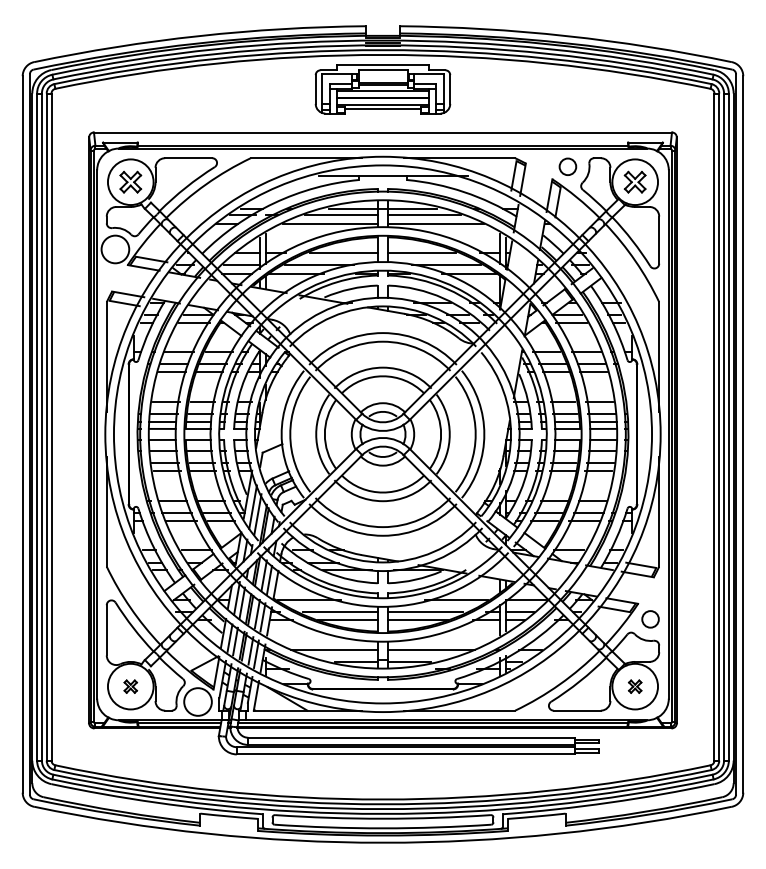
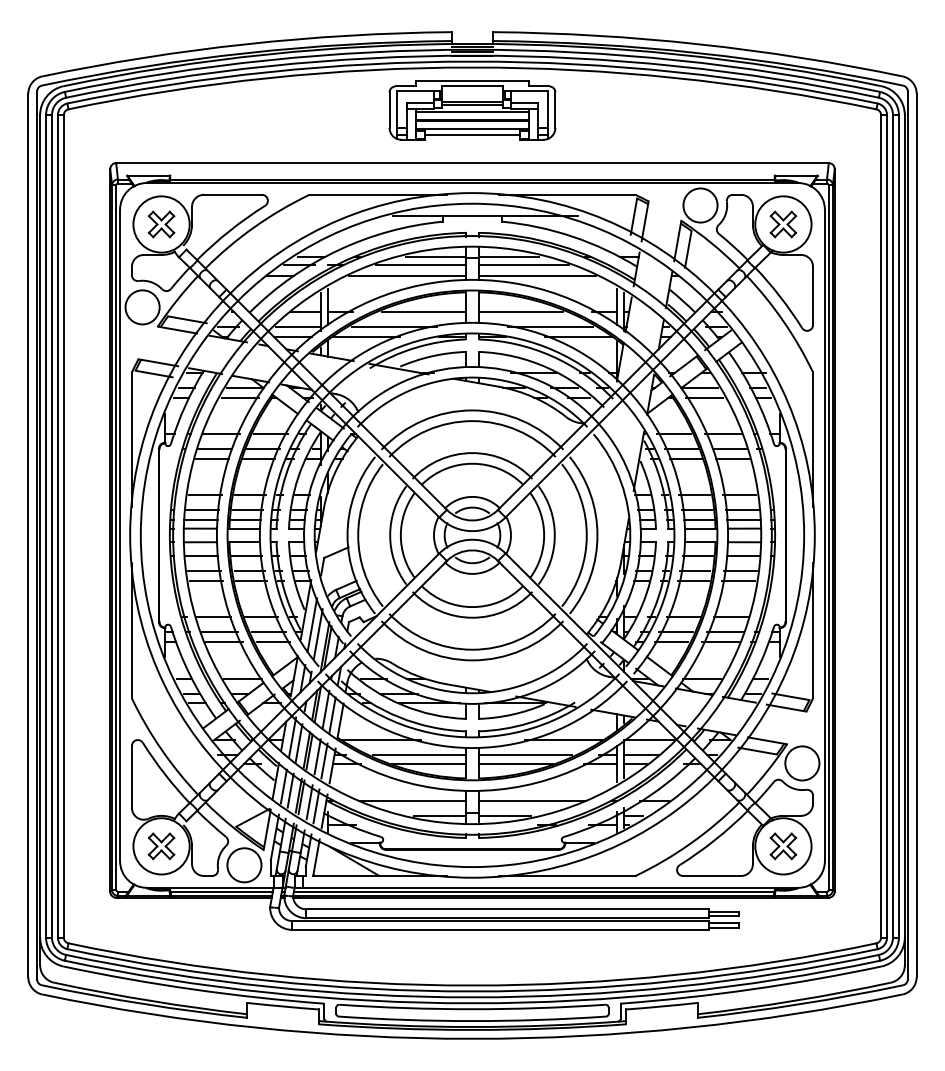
circle: (567, 166) -> (700, 205), size x1.67
circle: (650, 619) -> (802, 763), size x1.67
part: (130, 686) -> (161, 846), size x1.67
part: (635, 686) -> (783, 846), size x1.67

